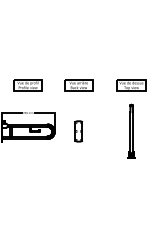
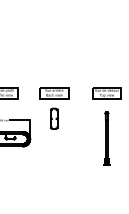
part: (78, 131) -> (53, 118), moved

